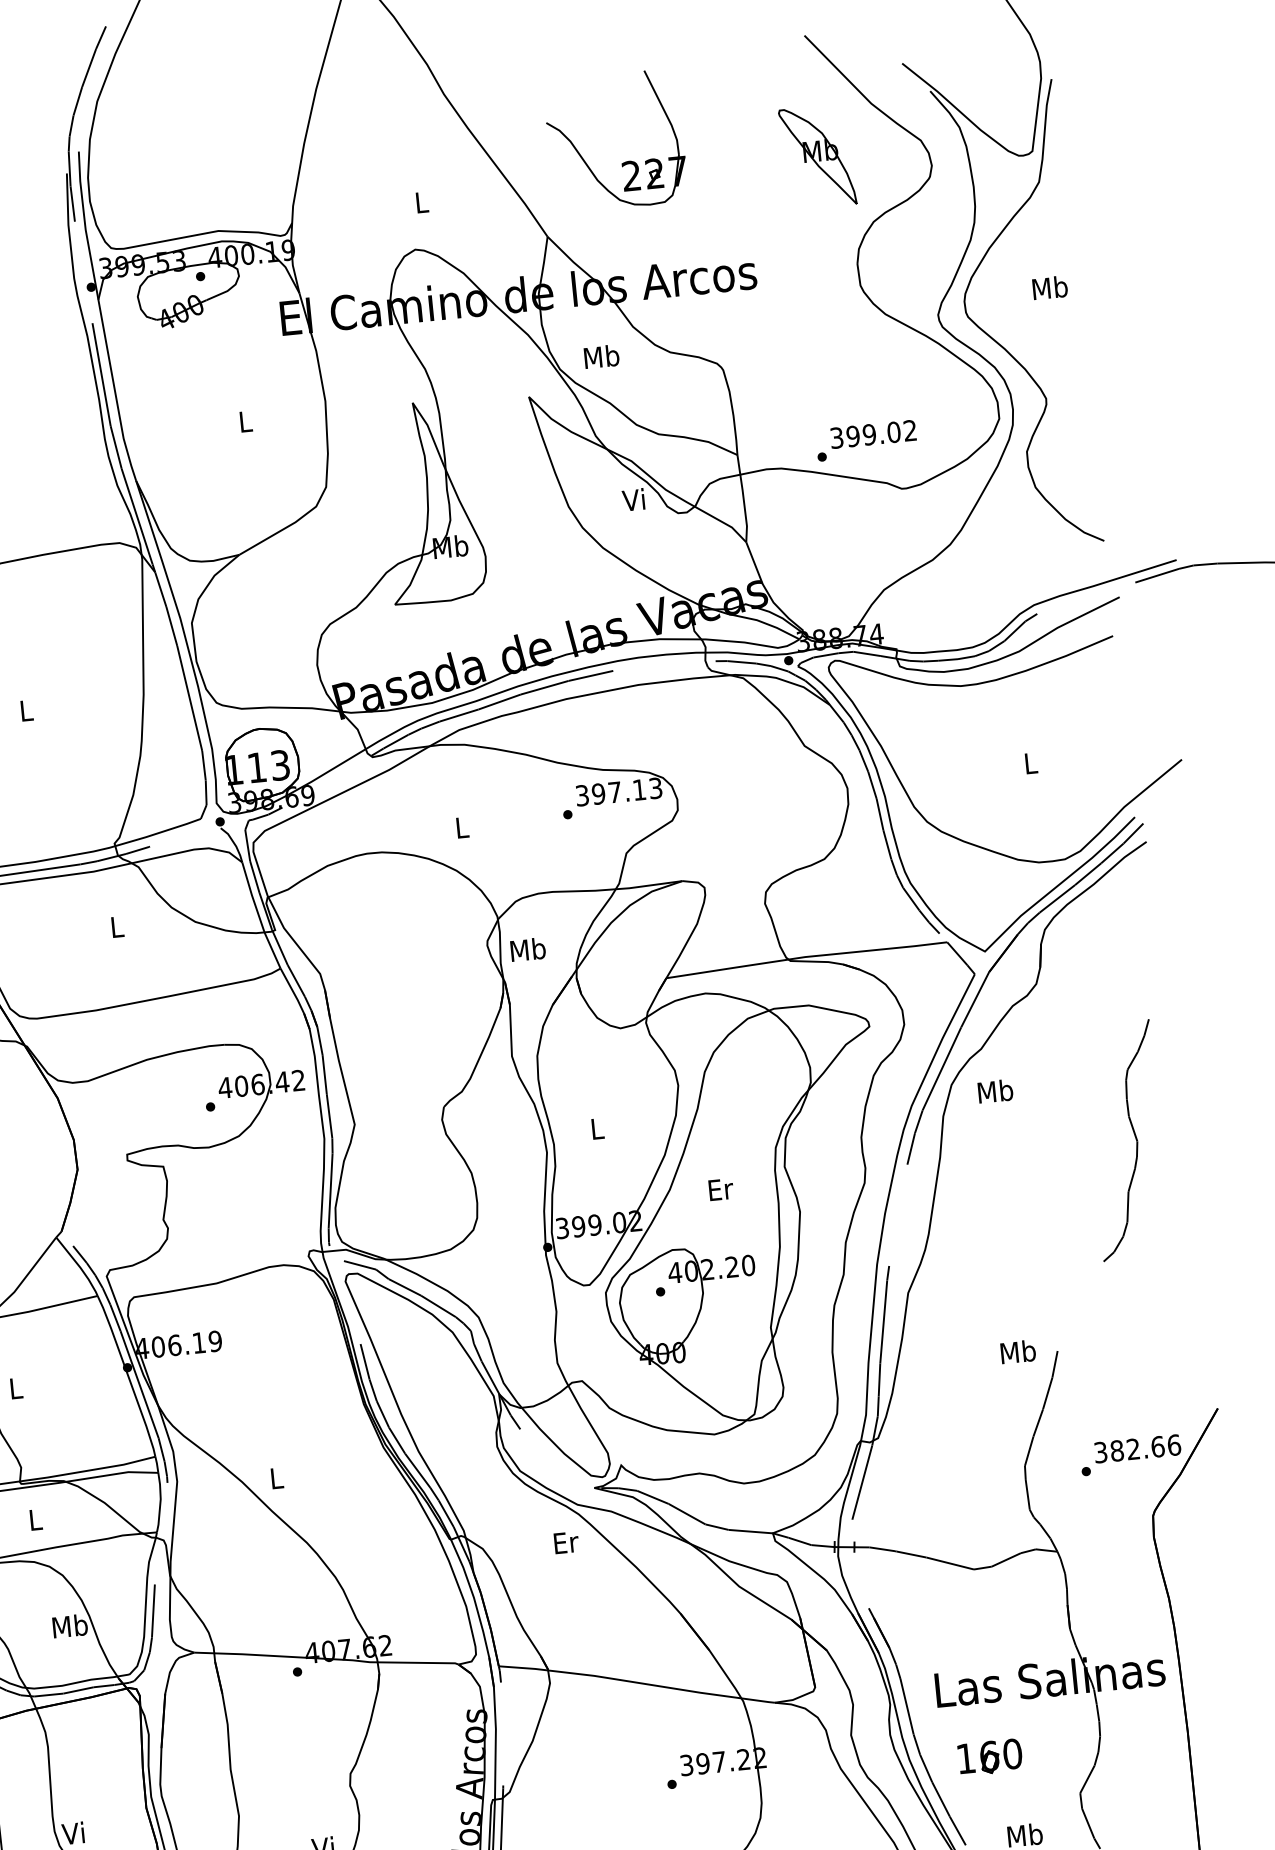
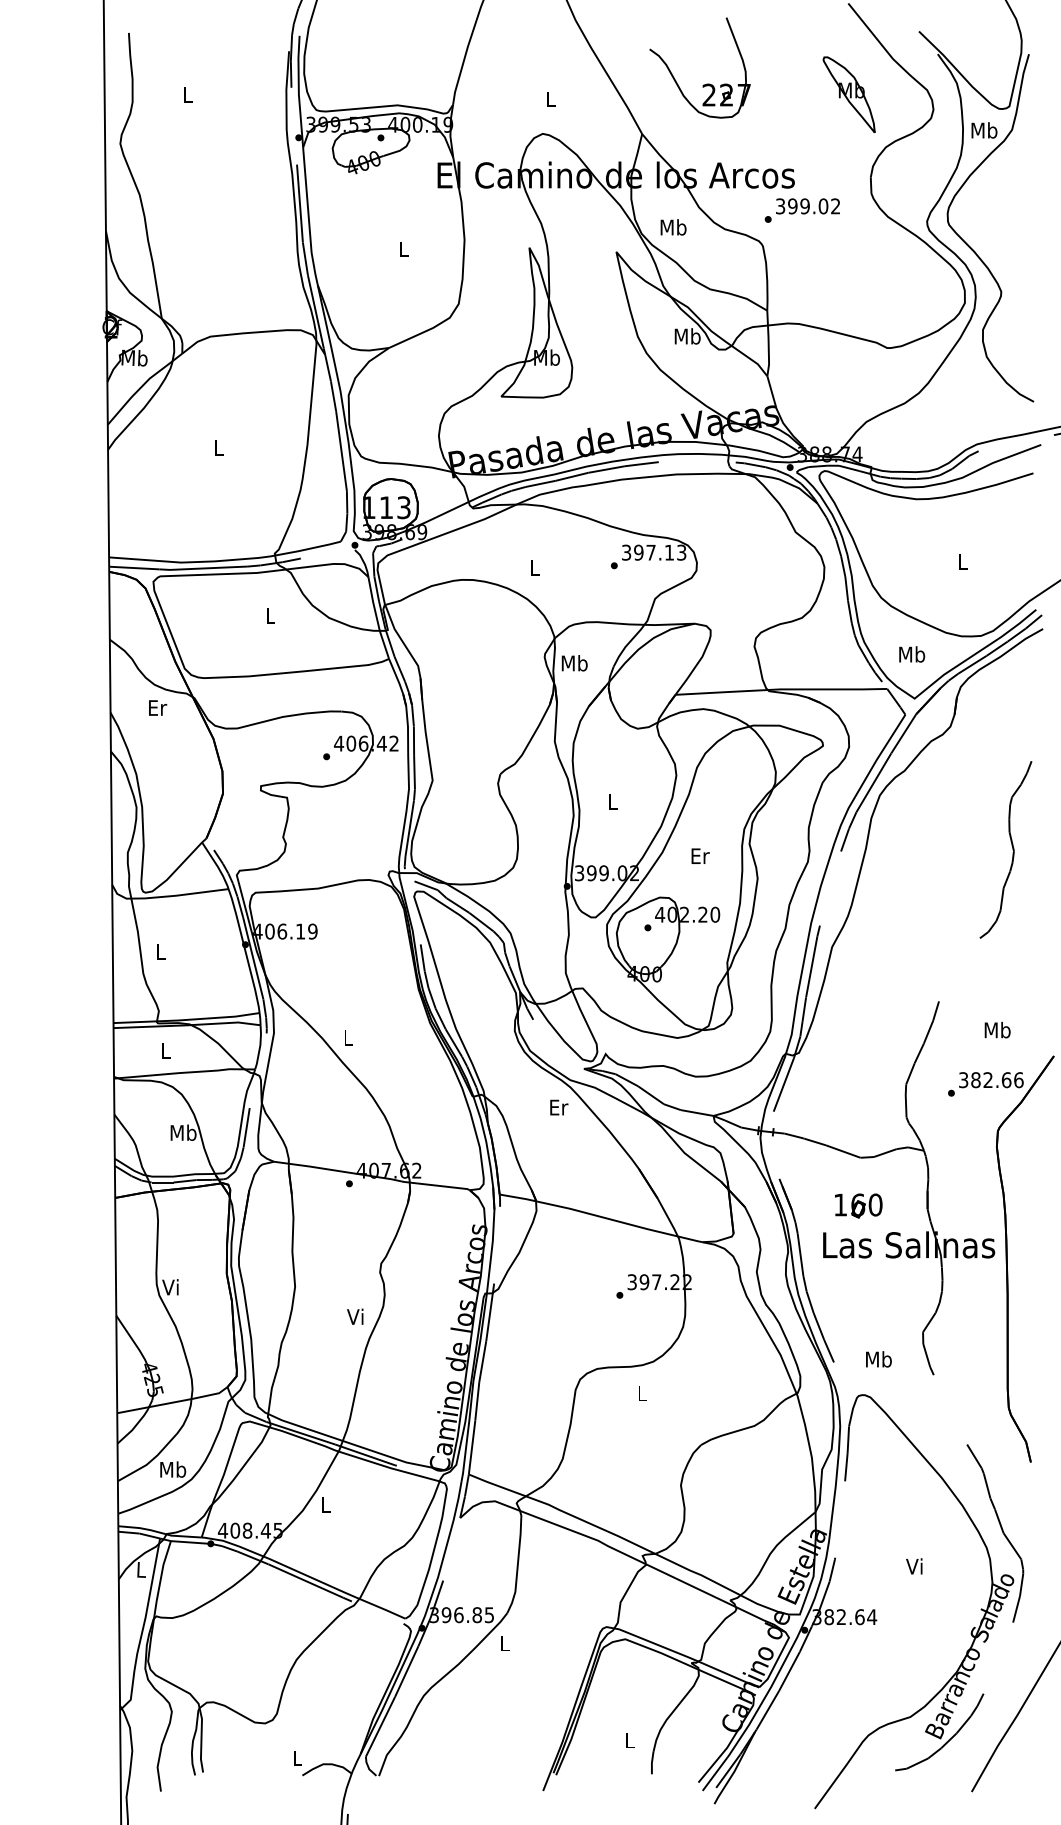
text: (1050, 287) -> (984, 130), moved
text: (865, 440) -> (801, 210), moved
text: (634, 499) -> (687, 336), Vi -> Mb
text: (996, 1091) -> (912, 654), moved
text: (1017, 1351) -> (997, 1029), moved
part: (989, 1756) -> (858, 1205), moved

